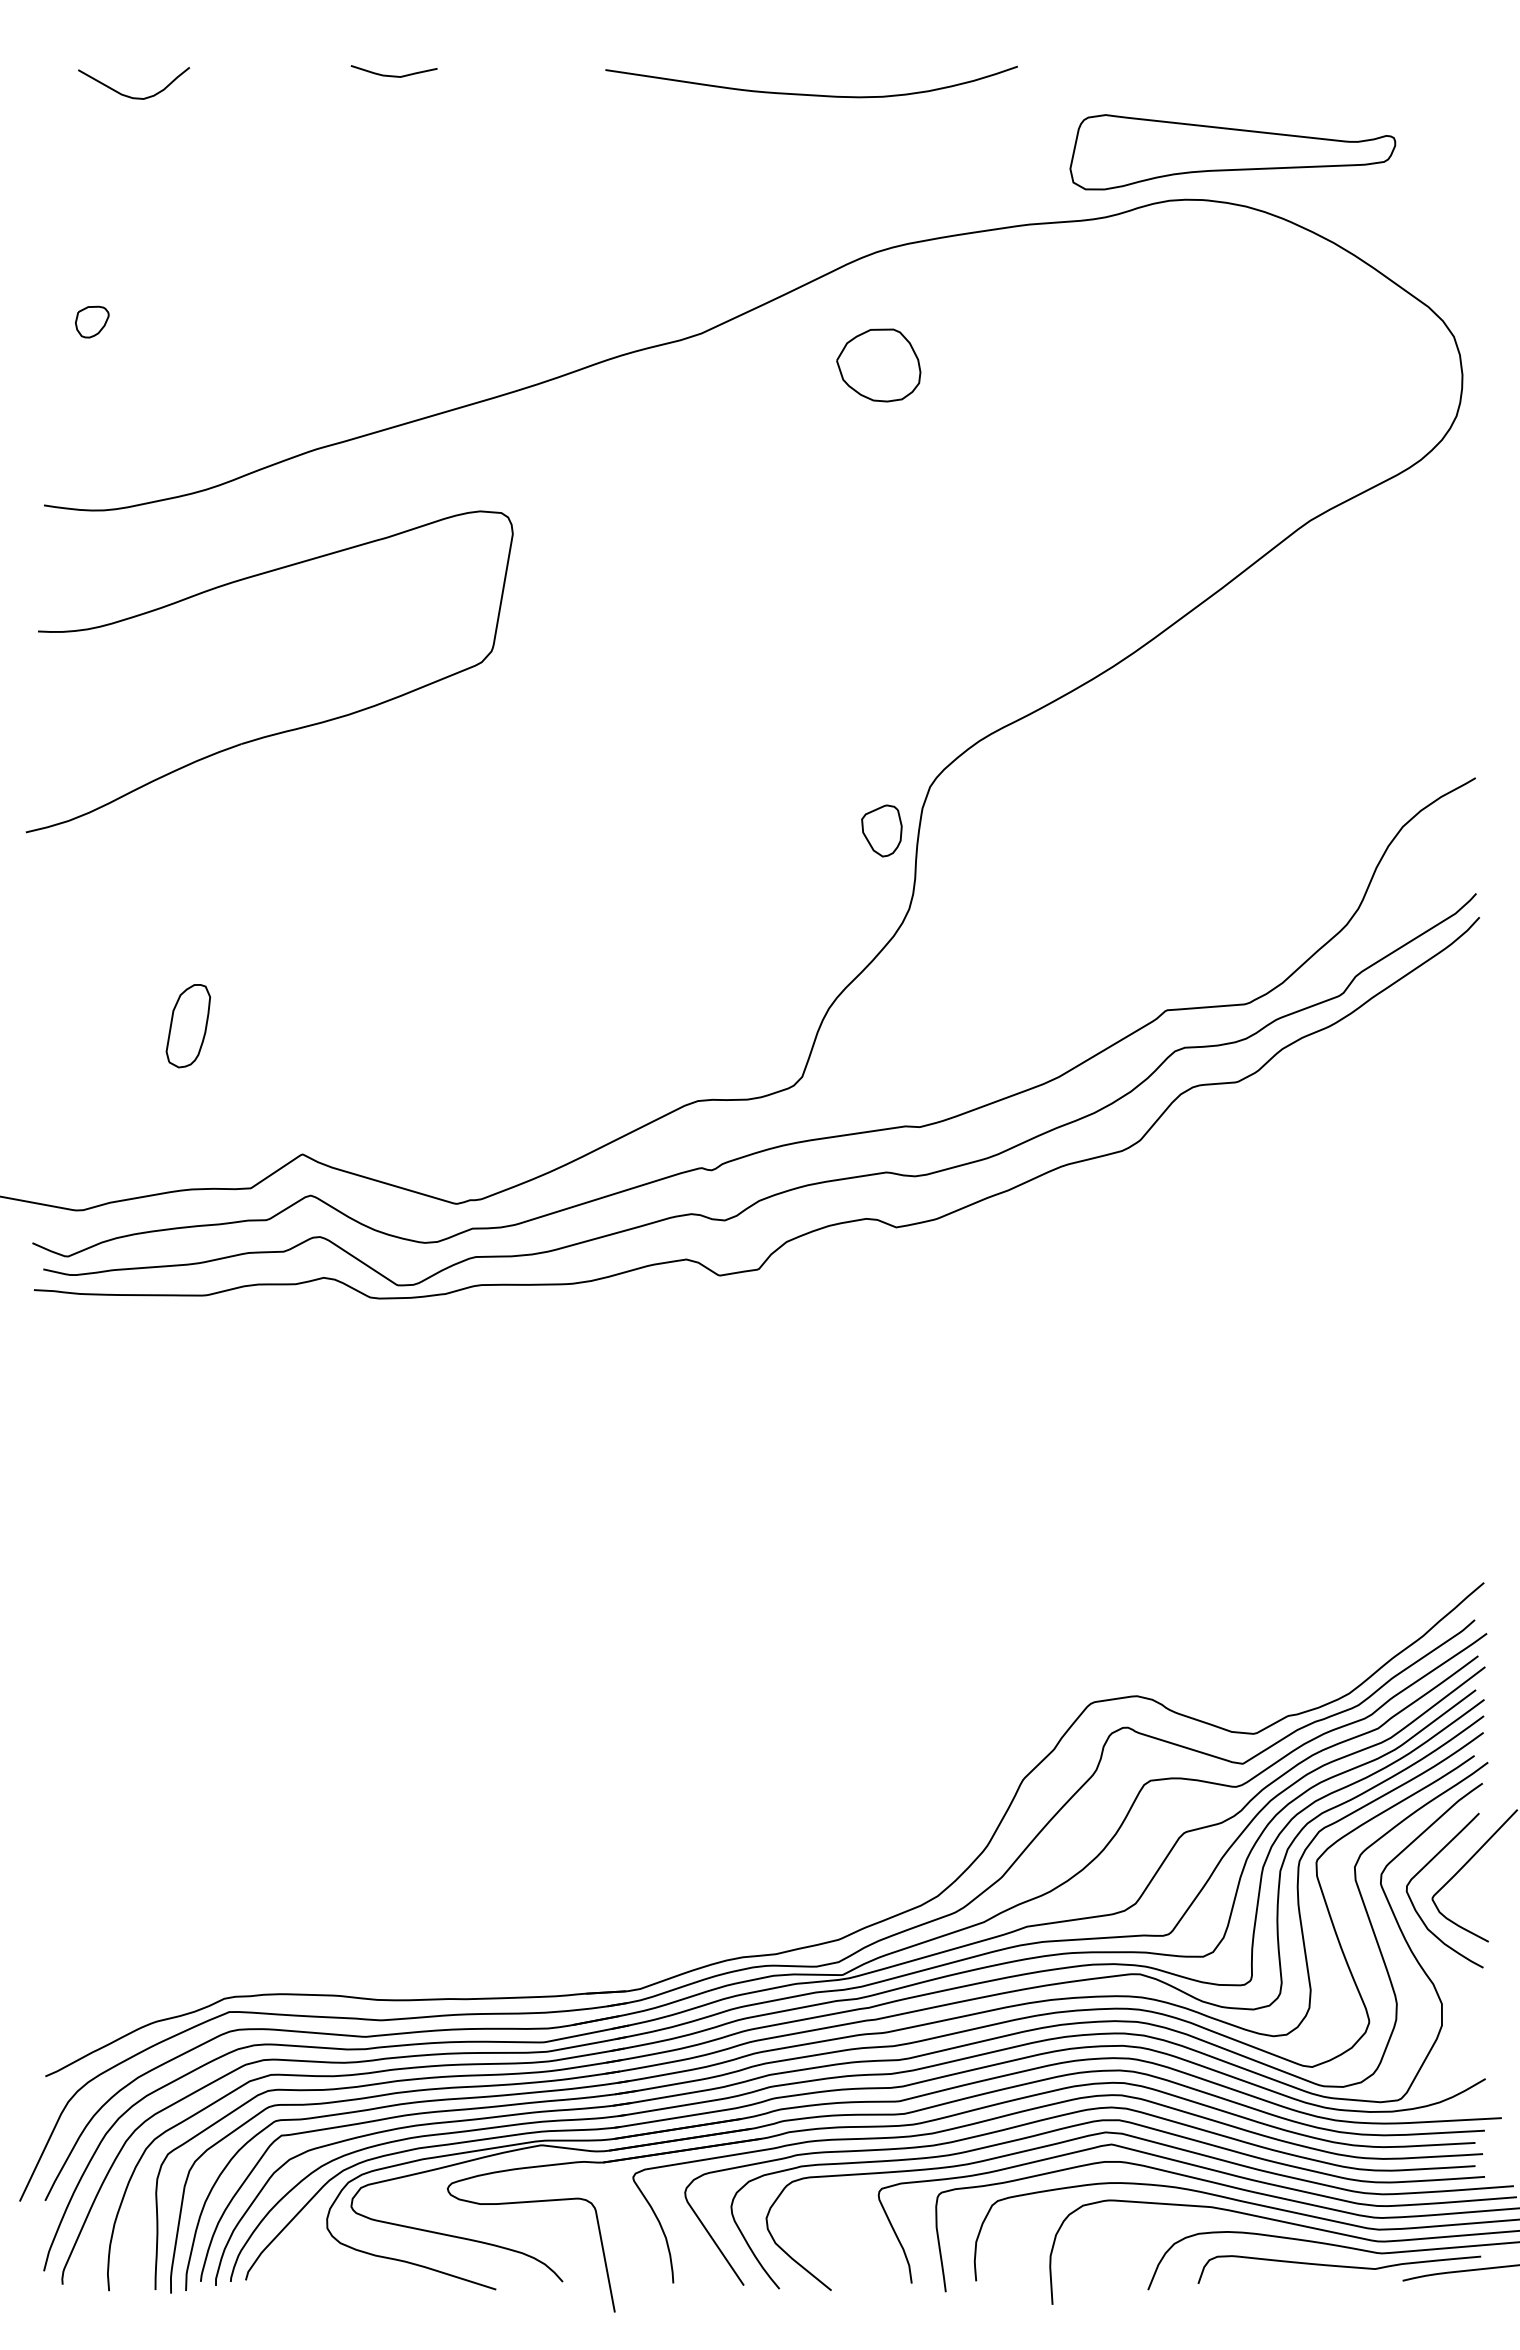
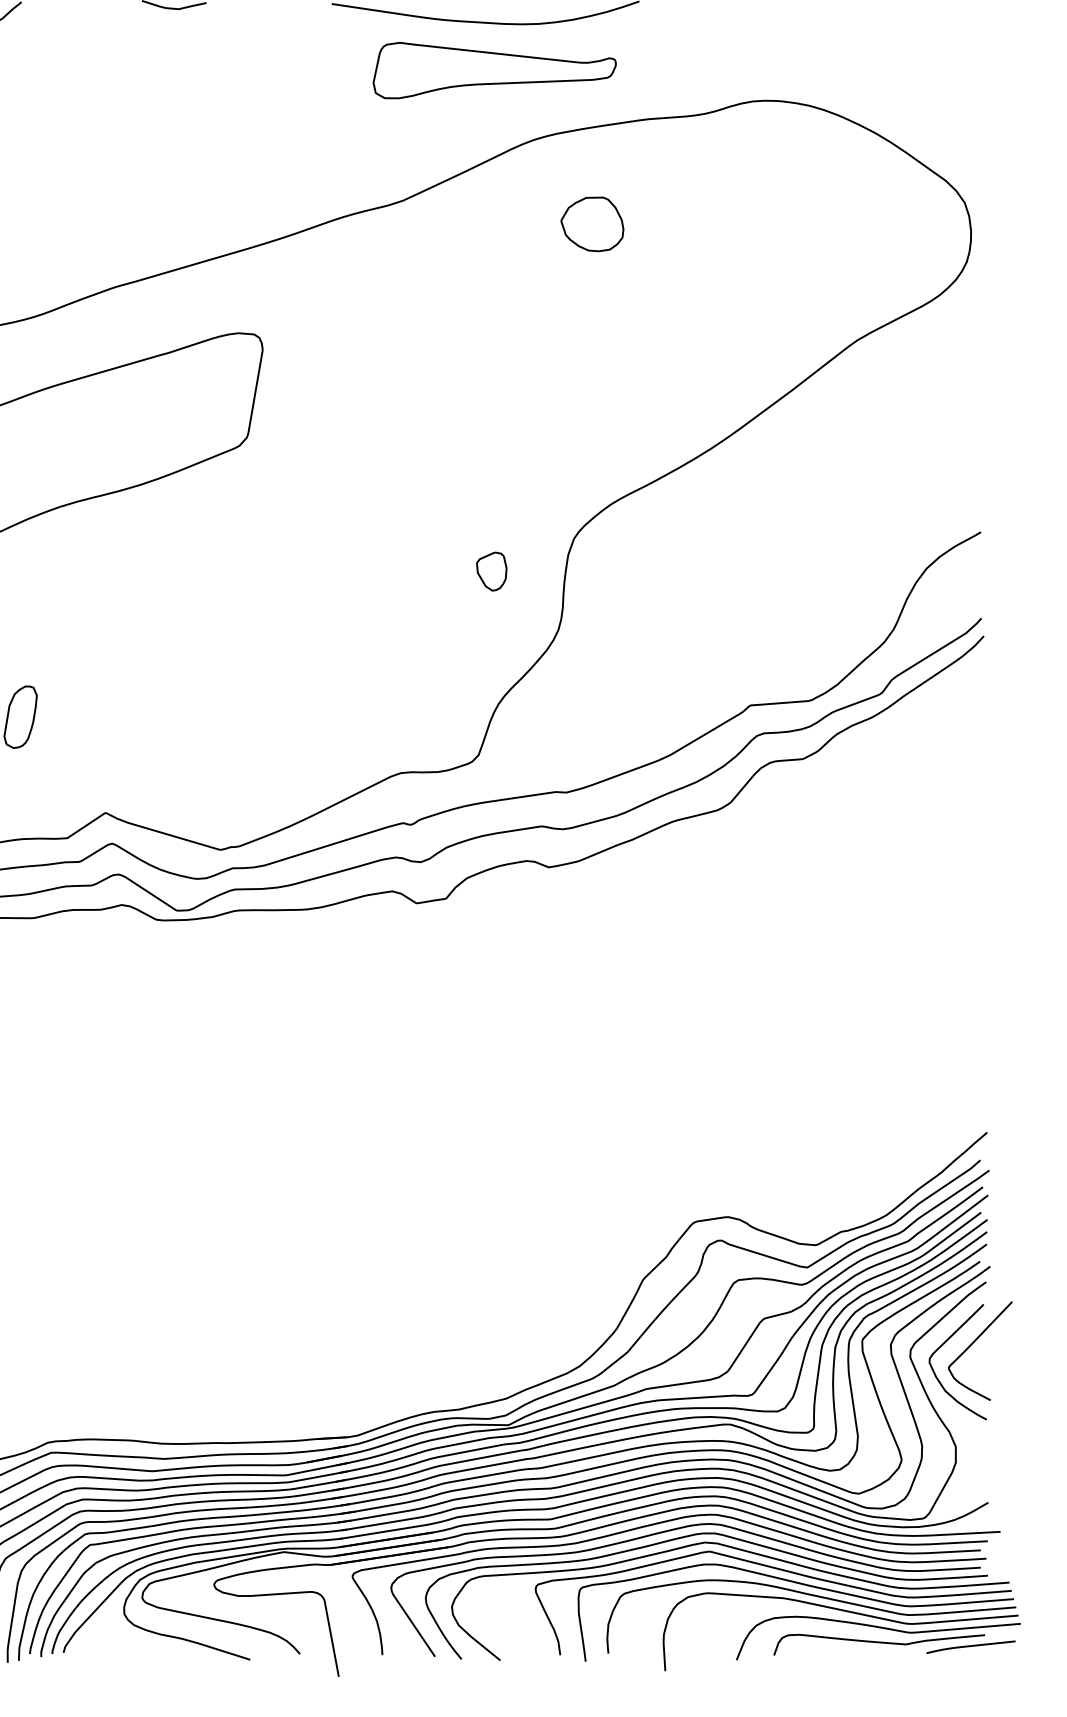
part: (1232, 152) -> (494, 70), moved
part: (878, 365) -> (592, 224), moved
part: (881, 830) -> (491, 571), moved

